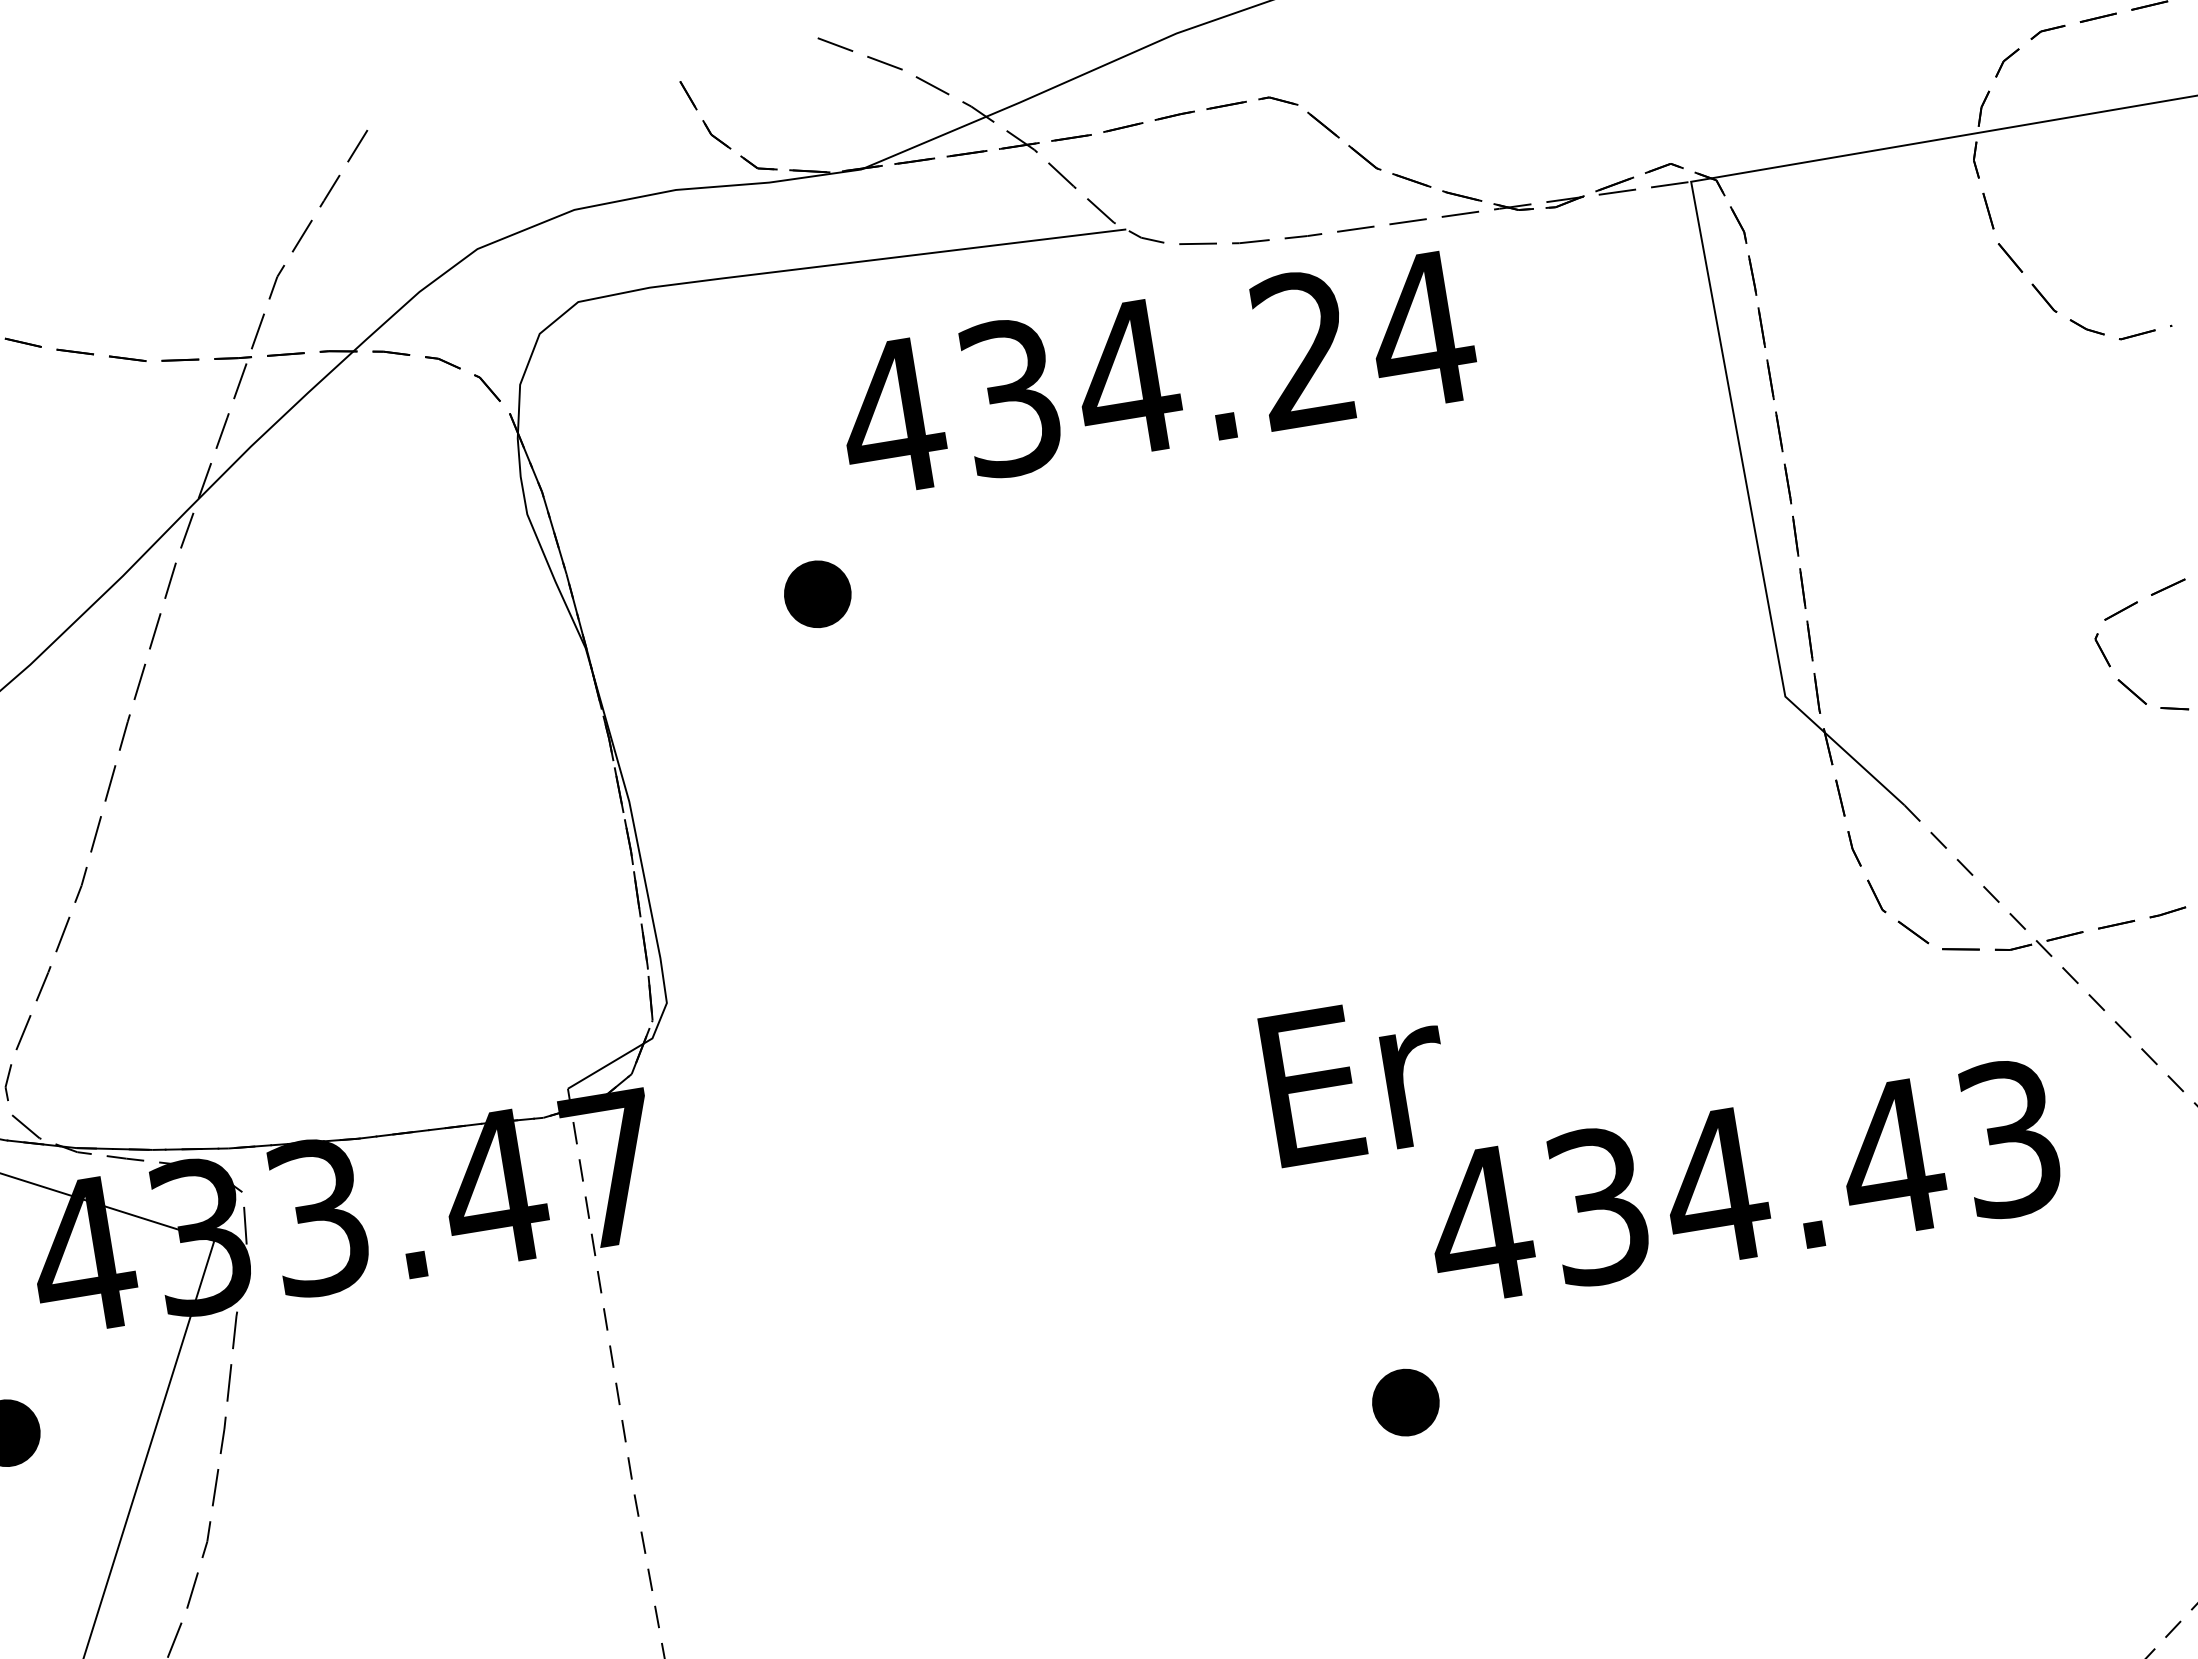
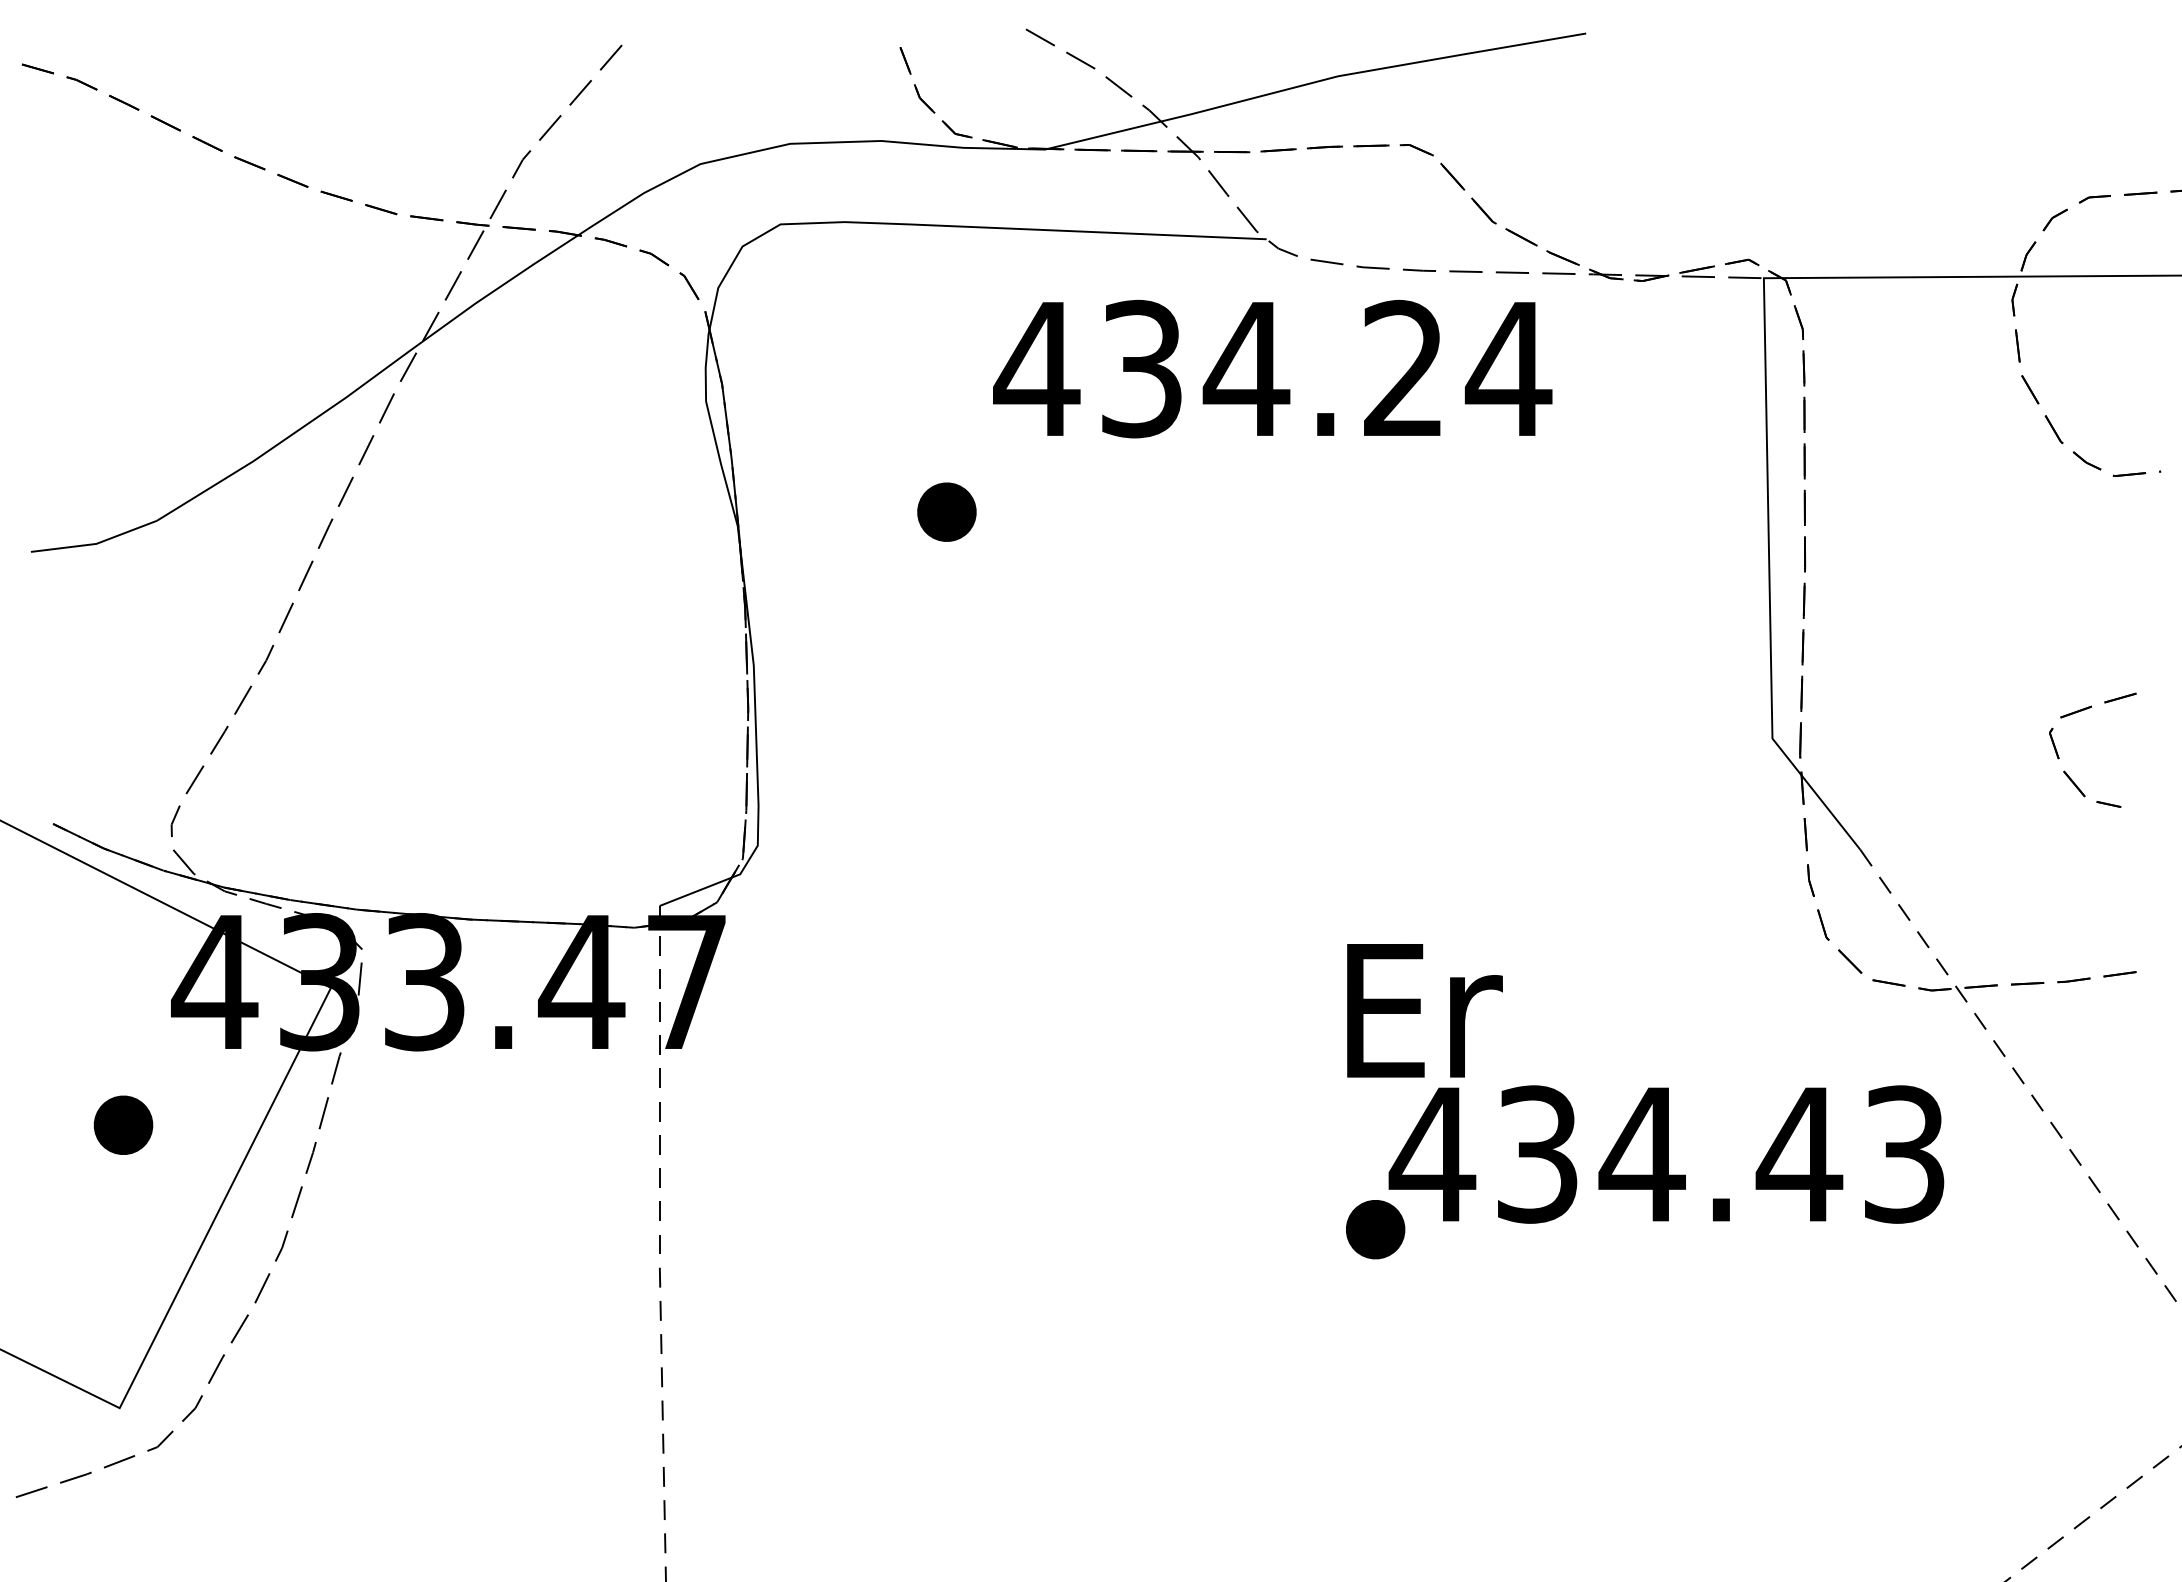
text: (1356, 1078) -> (1424, 1010), moved
part: (1405, 1402) -> (1375, 1229), moved

